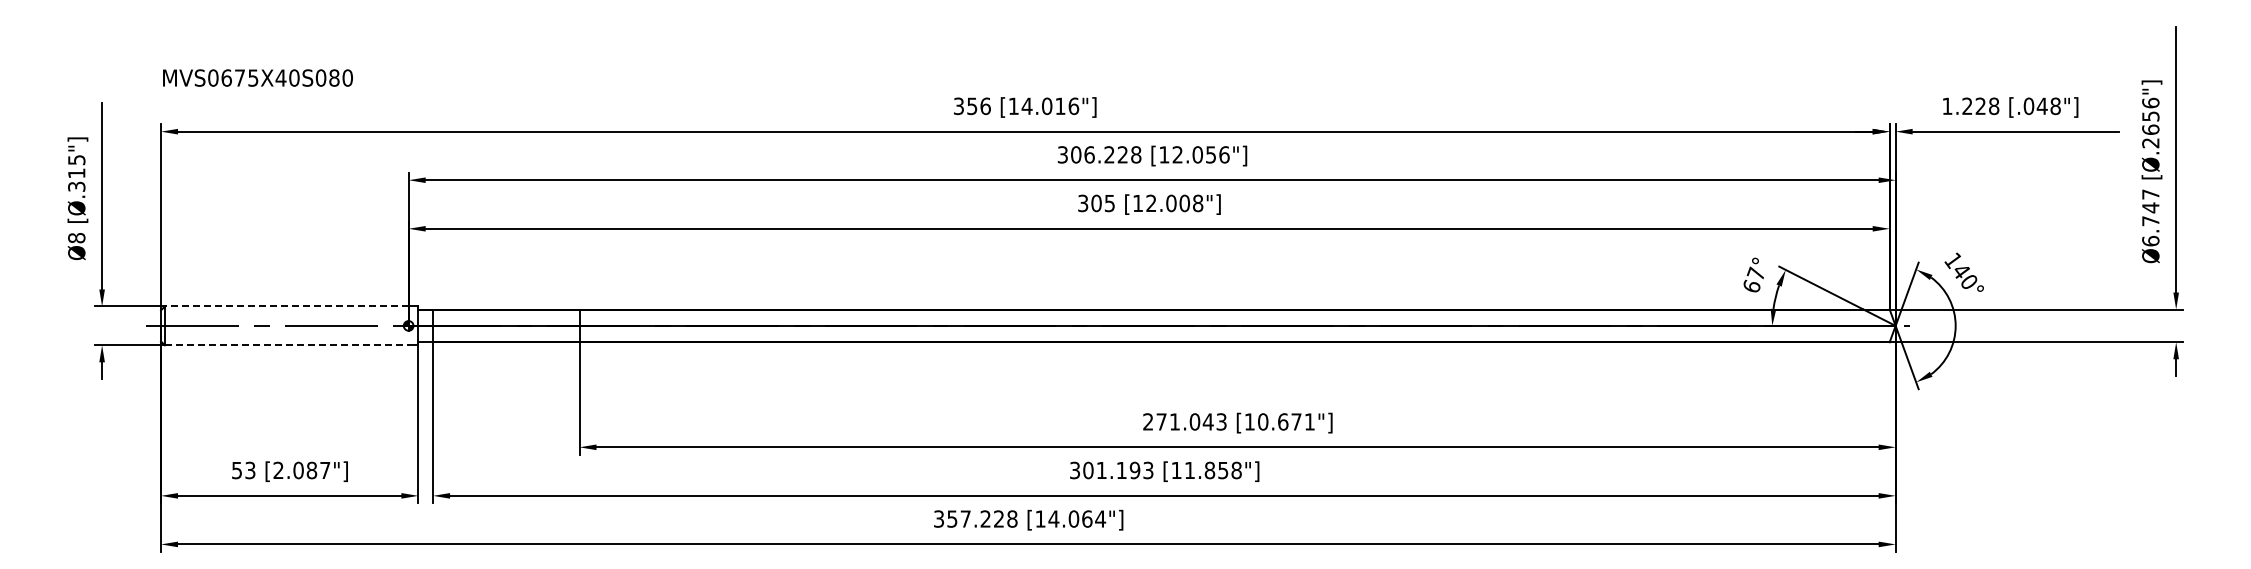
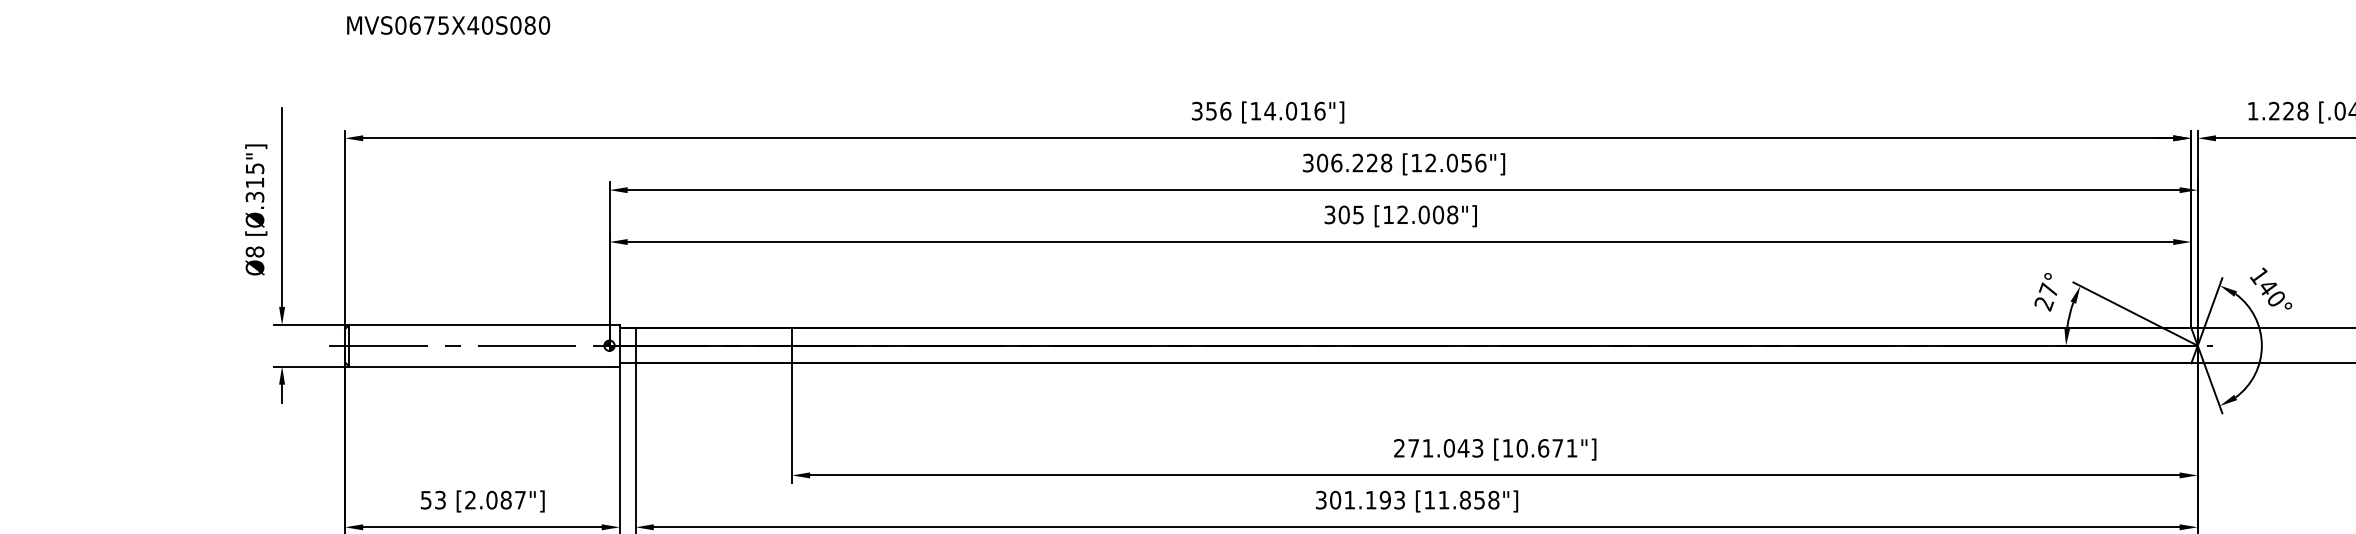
text: (257, 77) -> (448, 24), moved
text: (1751, 286) -> (2043, 303), 67° -> 27°
line: (286, 306) -> (479, 325), dashed -> solid
line: (286, 345) -> (479, 366), dashed -> solid

